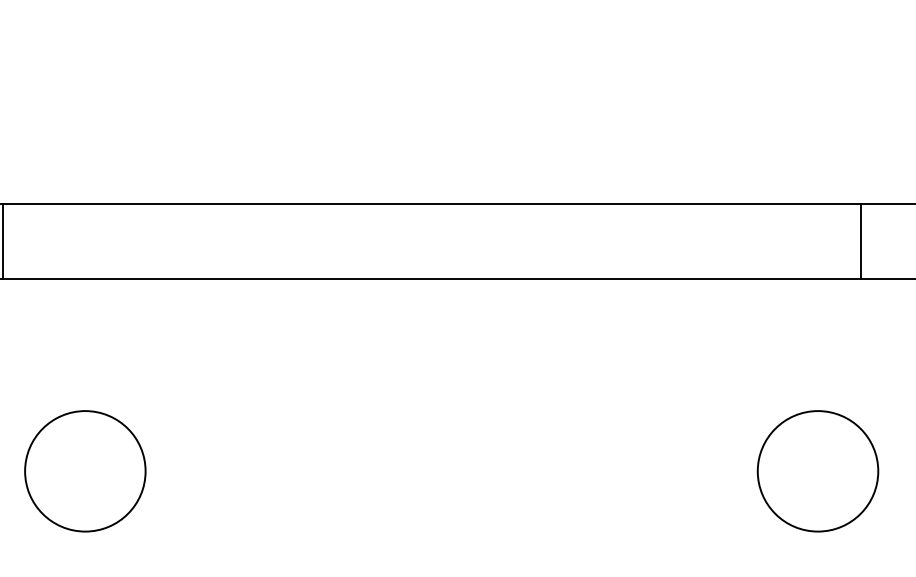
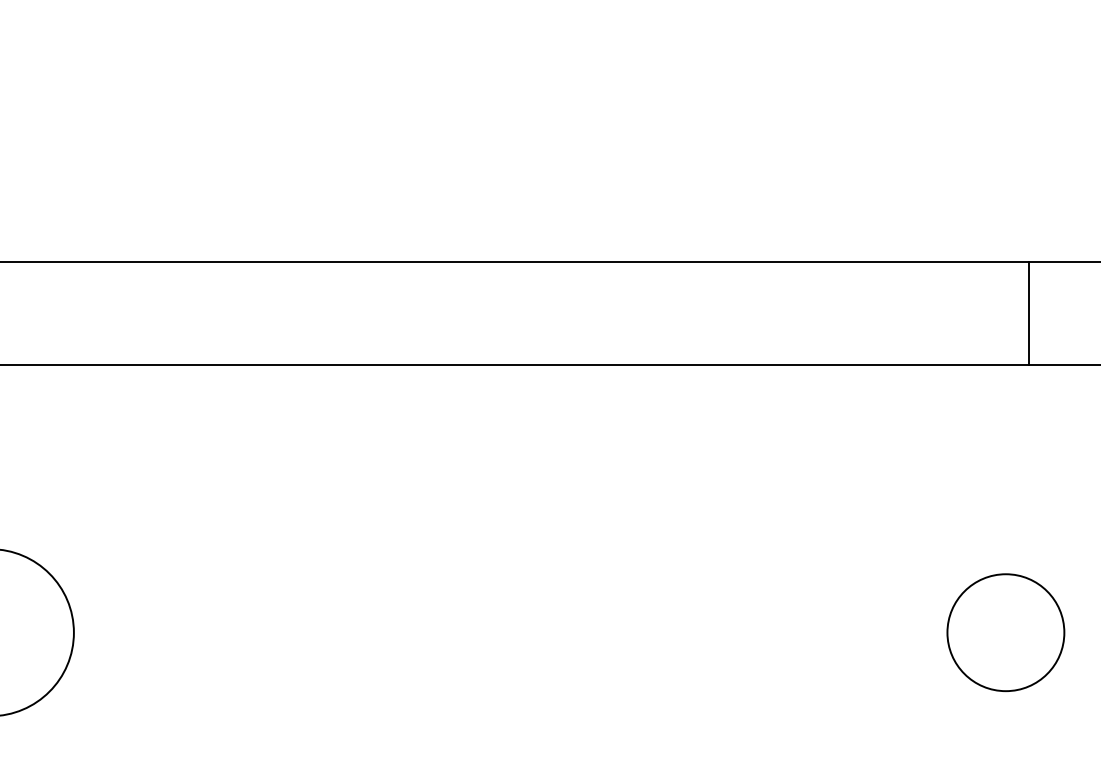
line: (860, 240) -> (1028, 312), moved
circle: (817, 471) -> (1005, 632), size x0.7

